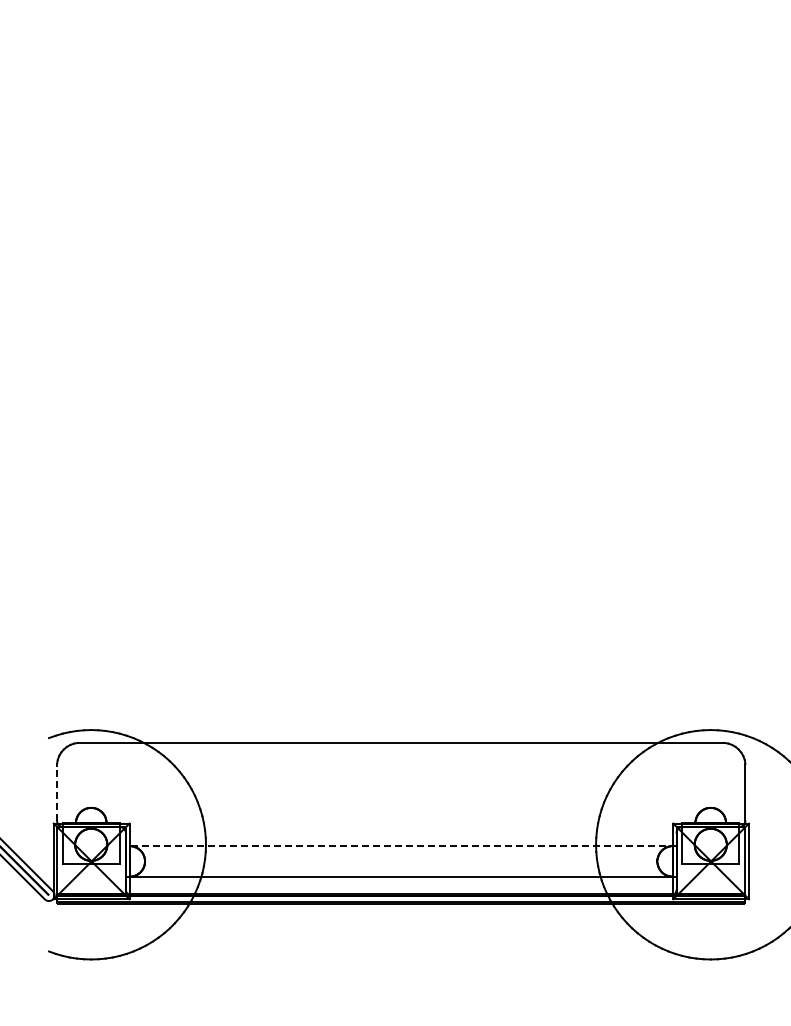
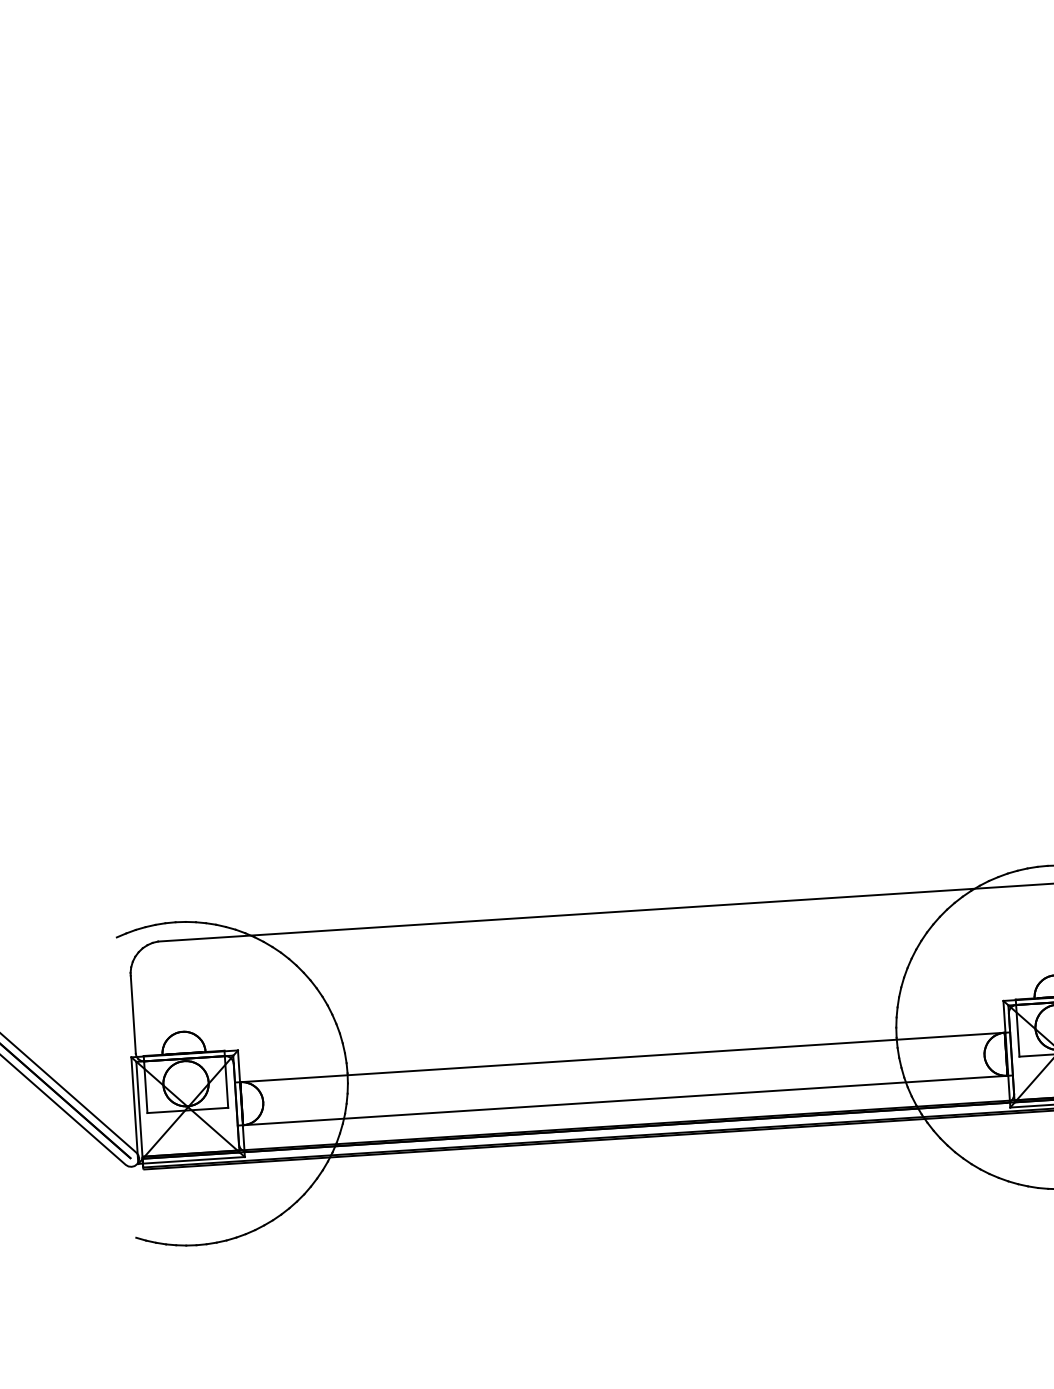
line: (57, 793) -> (133, 1014), dashed -> solid
line: (400, 846) -> (621, 1058), dashed -> solid

